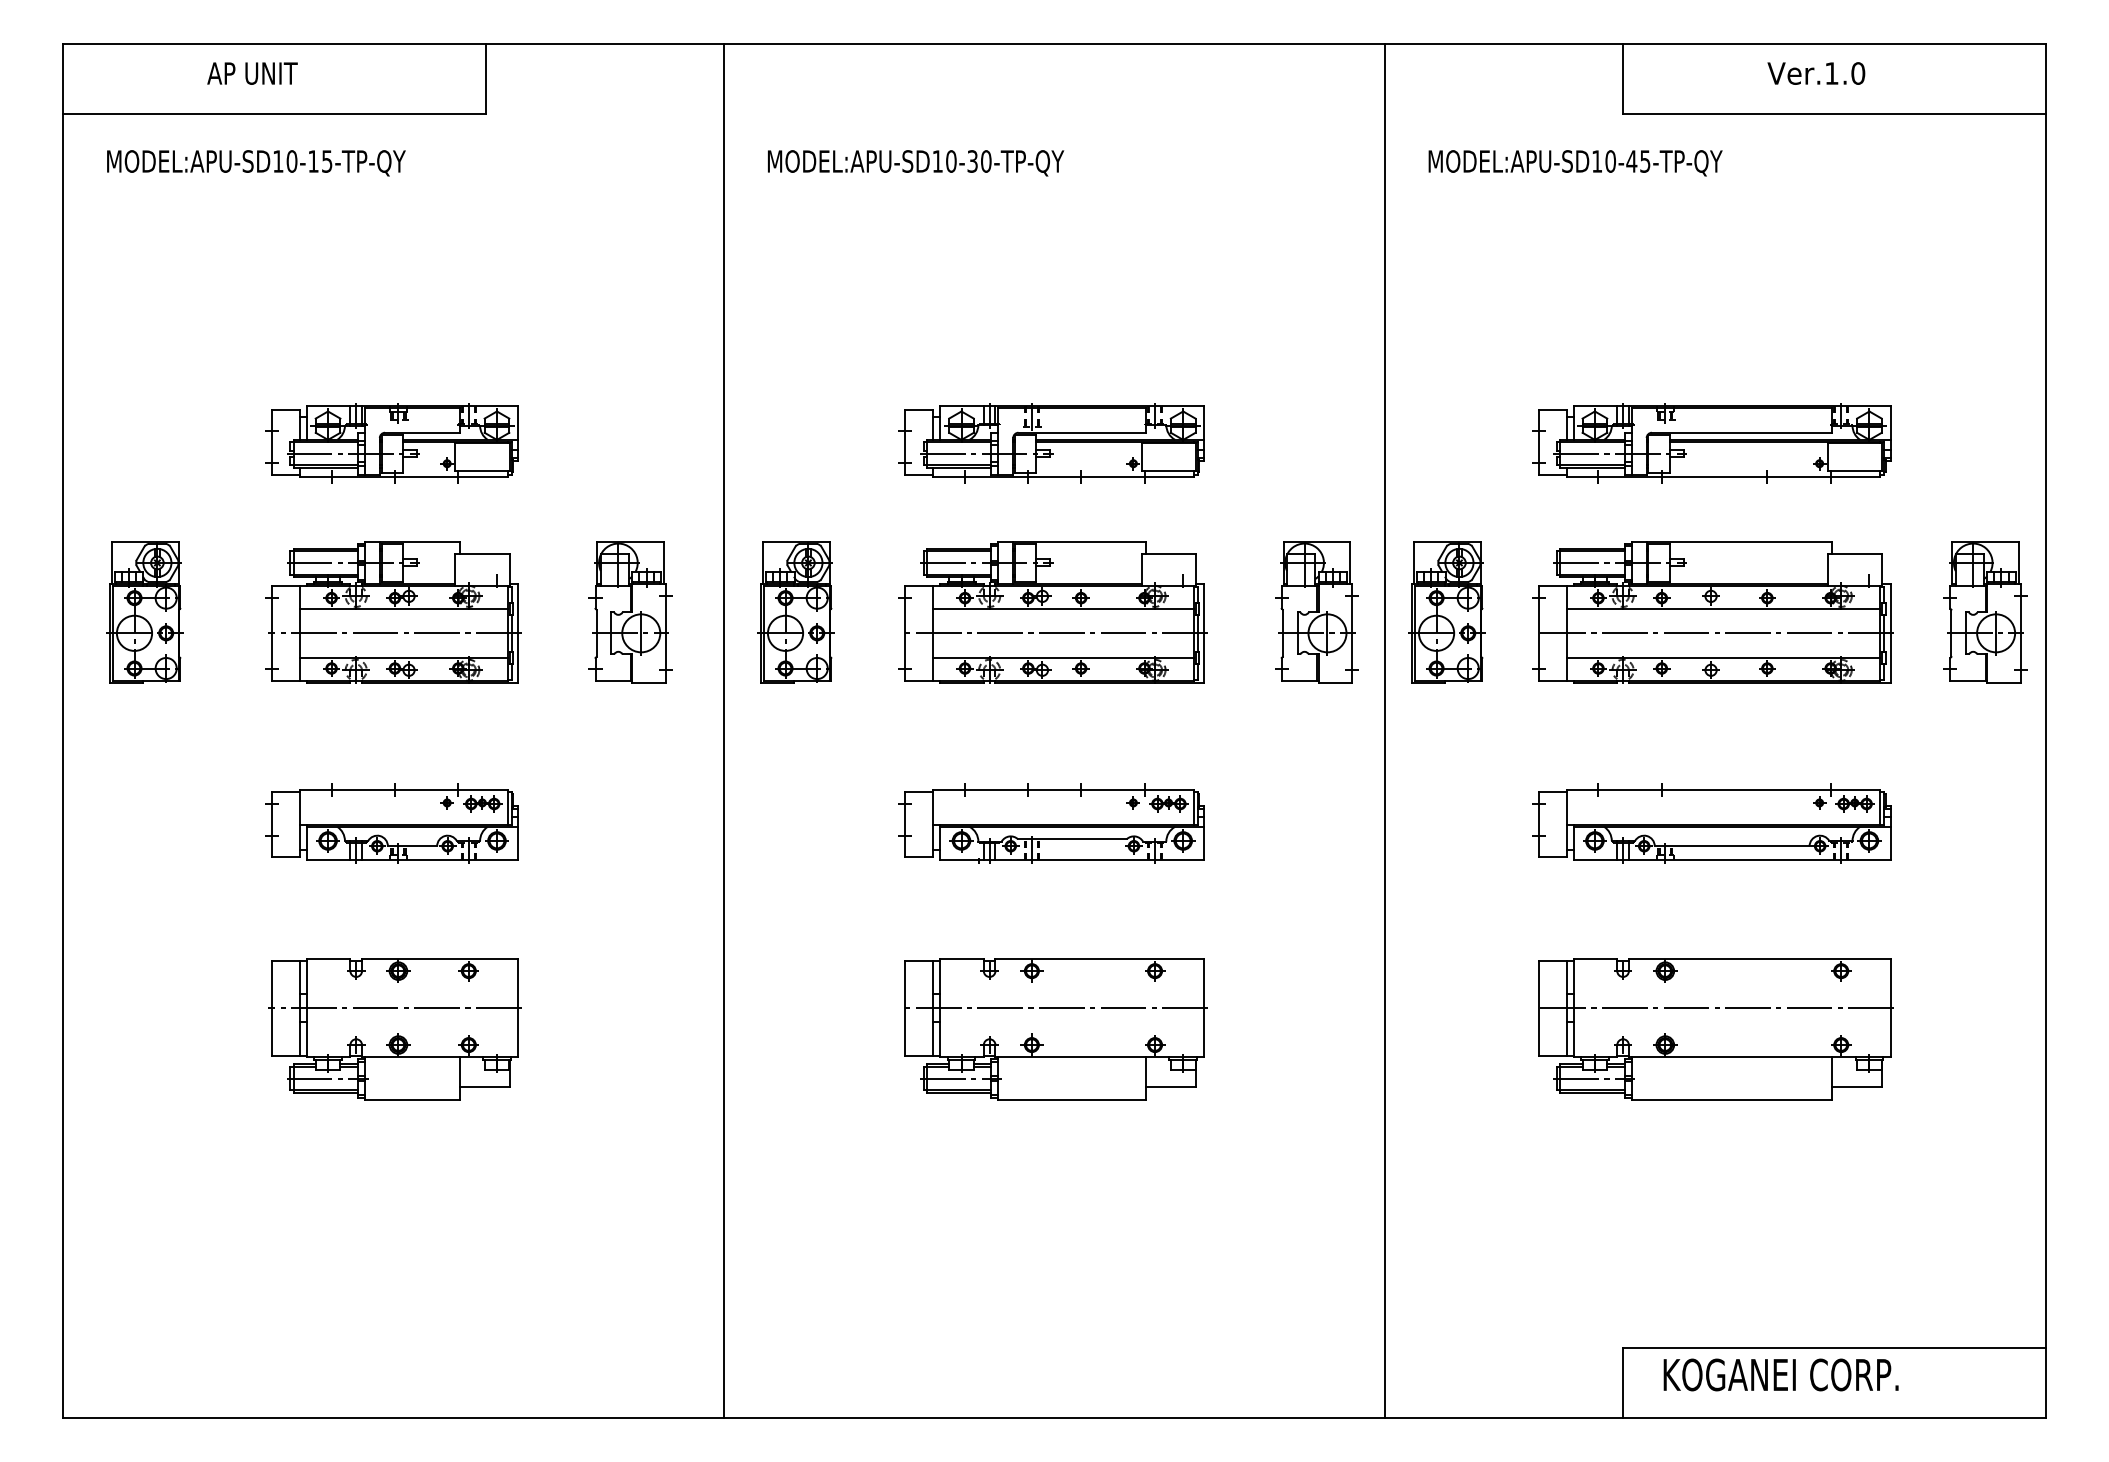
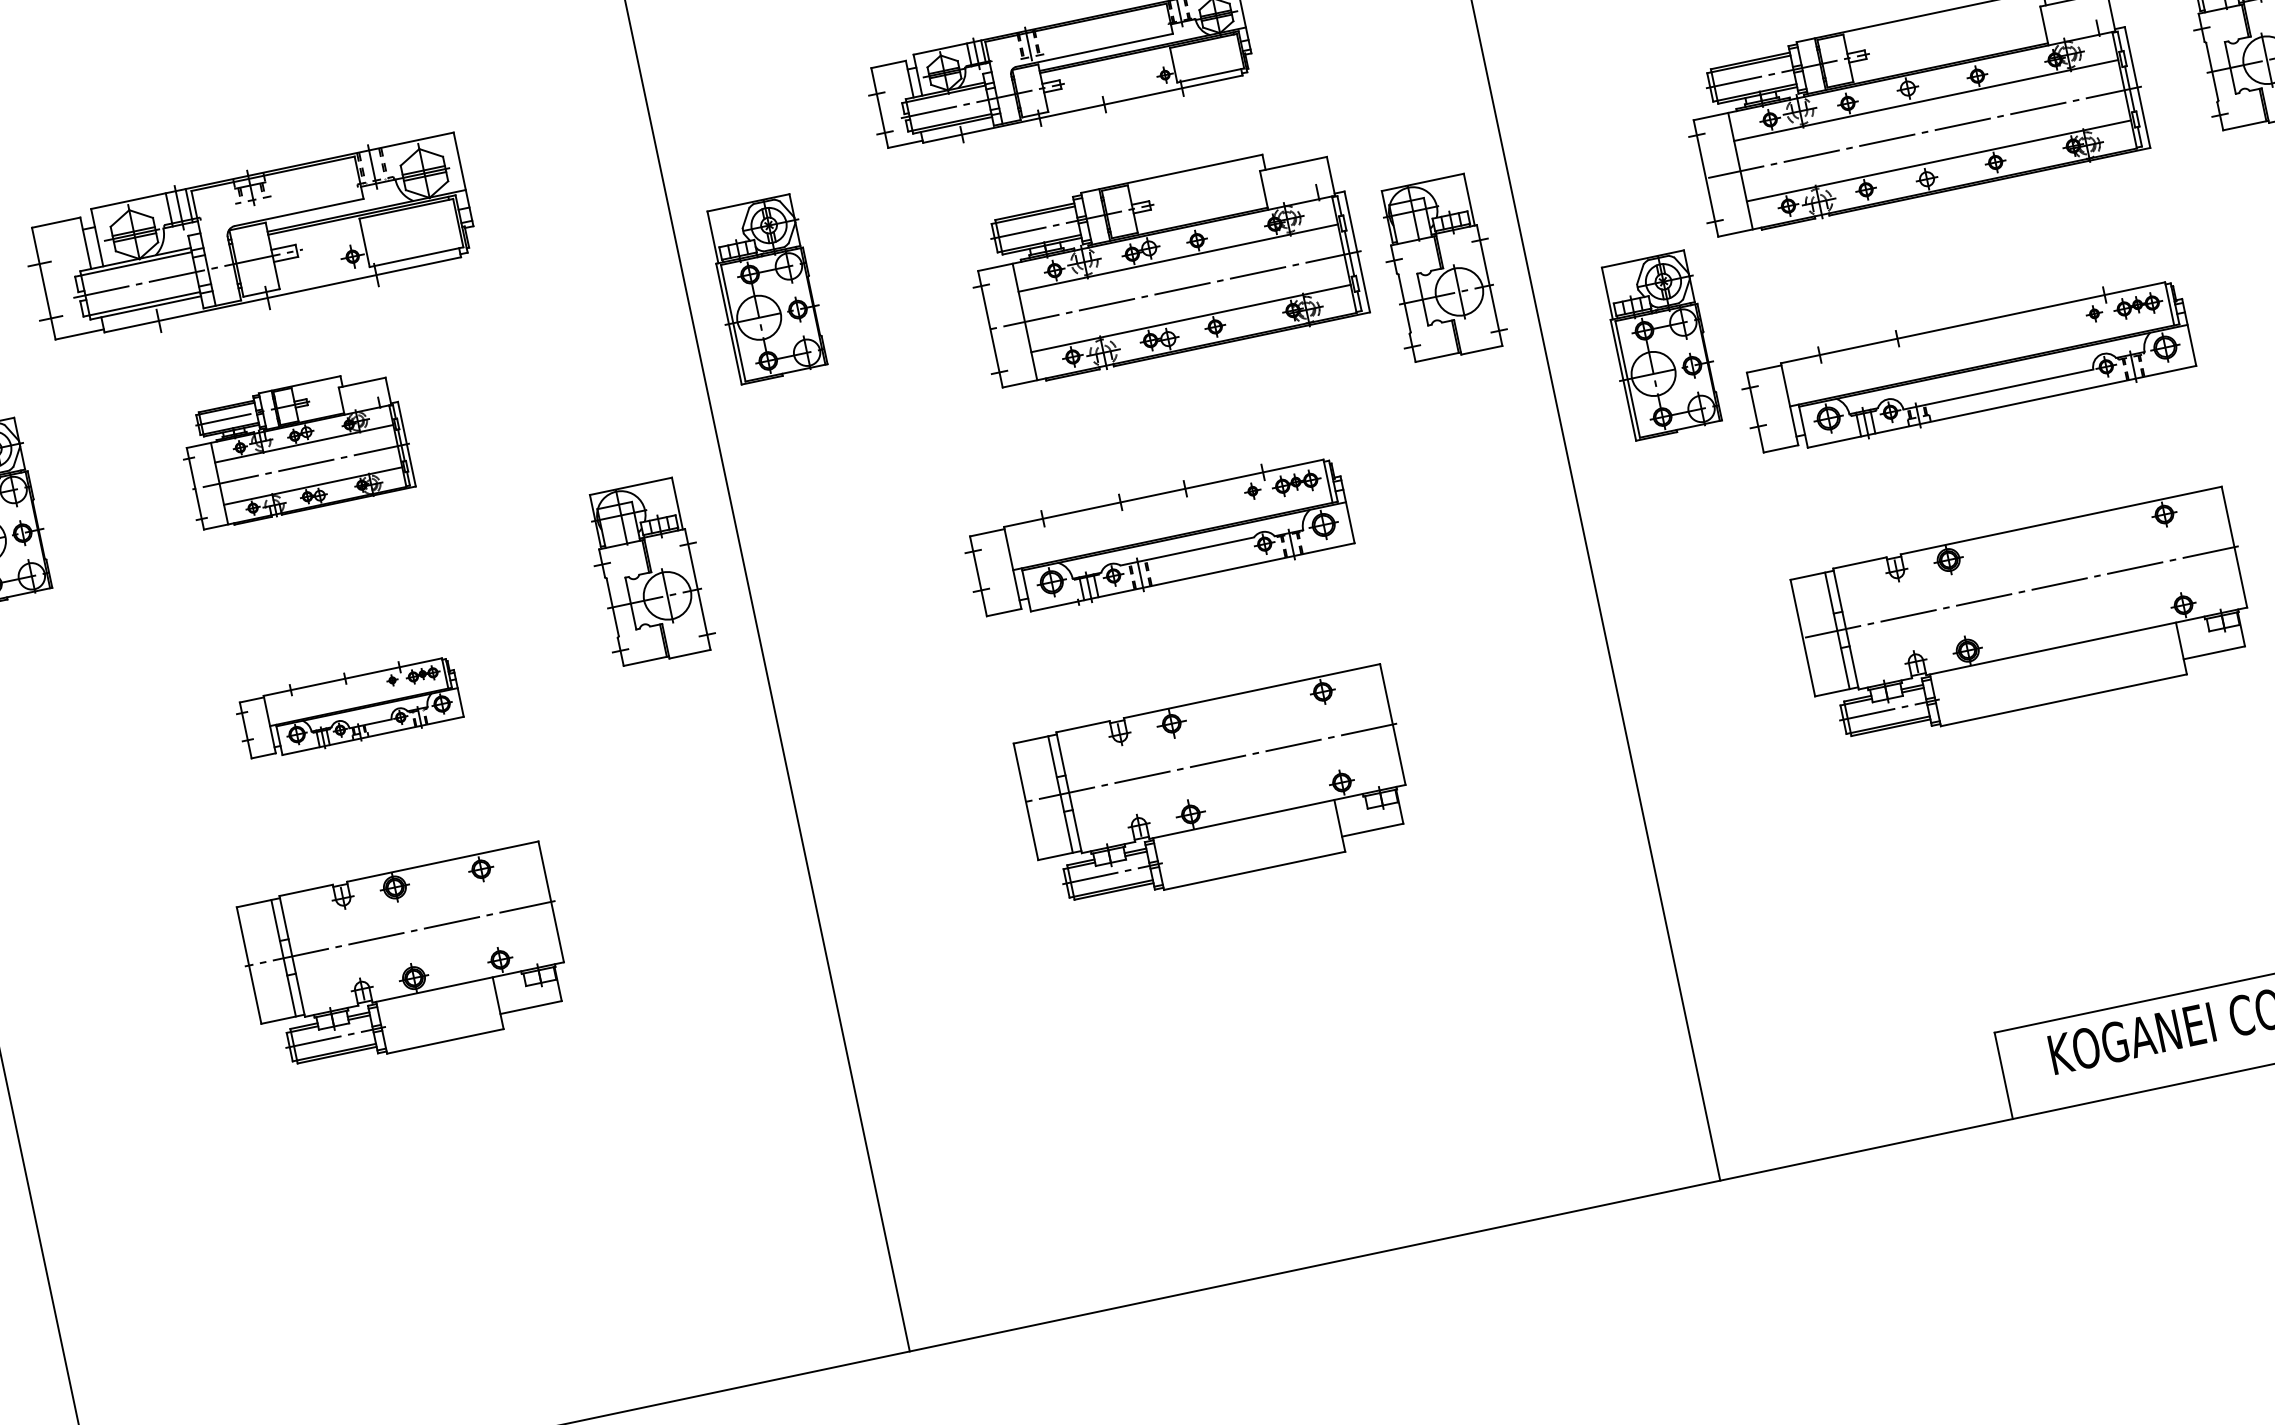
part: (391, 443) -> (250, 242), size x1.4
part: (393, 612) -> (296, 448), size x0.7
part: (630, 612) -> (648, 573), moved
part: (795, 612) -> (766, 289), moved
part: (1052, 612) -> (1165, 265), moved
part: (1316, 612) -> (1440, 269), moved
part: (1446, 612) -> (1660, 345), moved
part: (391, 823) -> (348, 708), size x0.7

